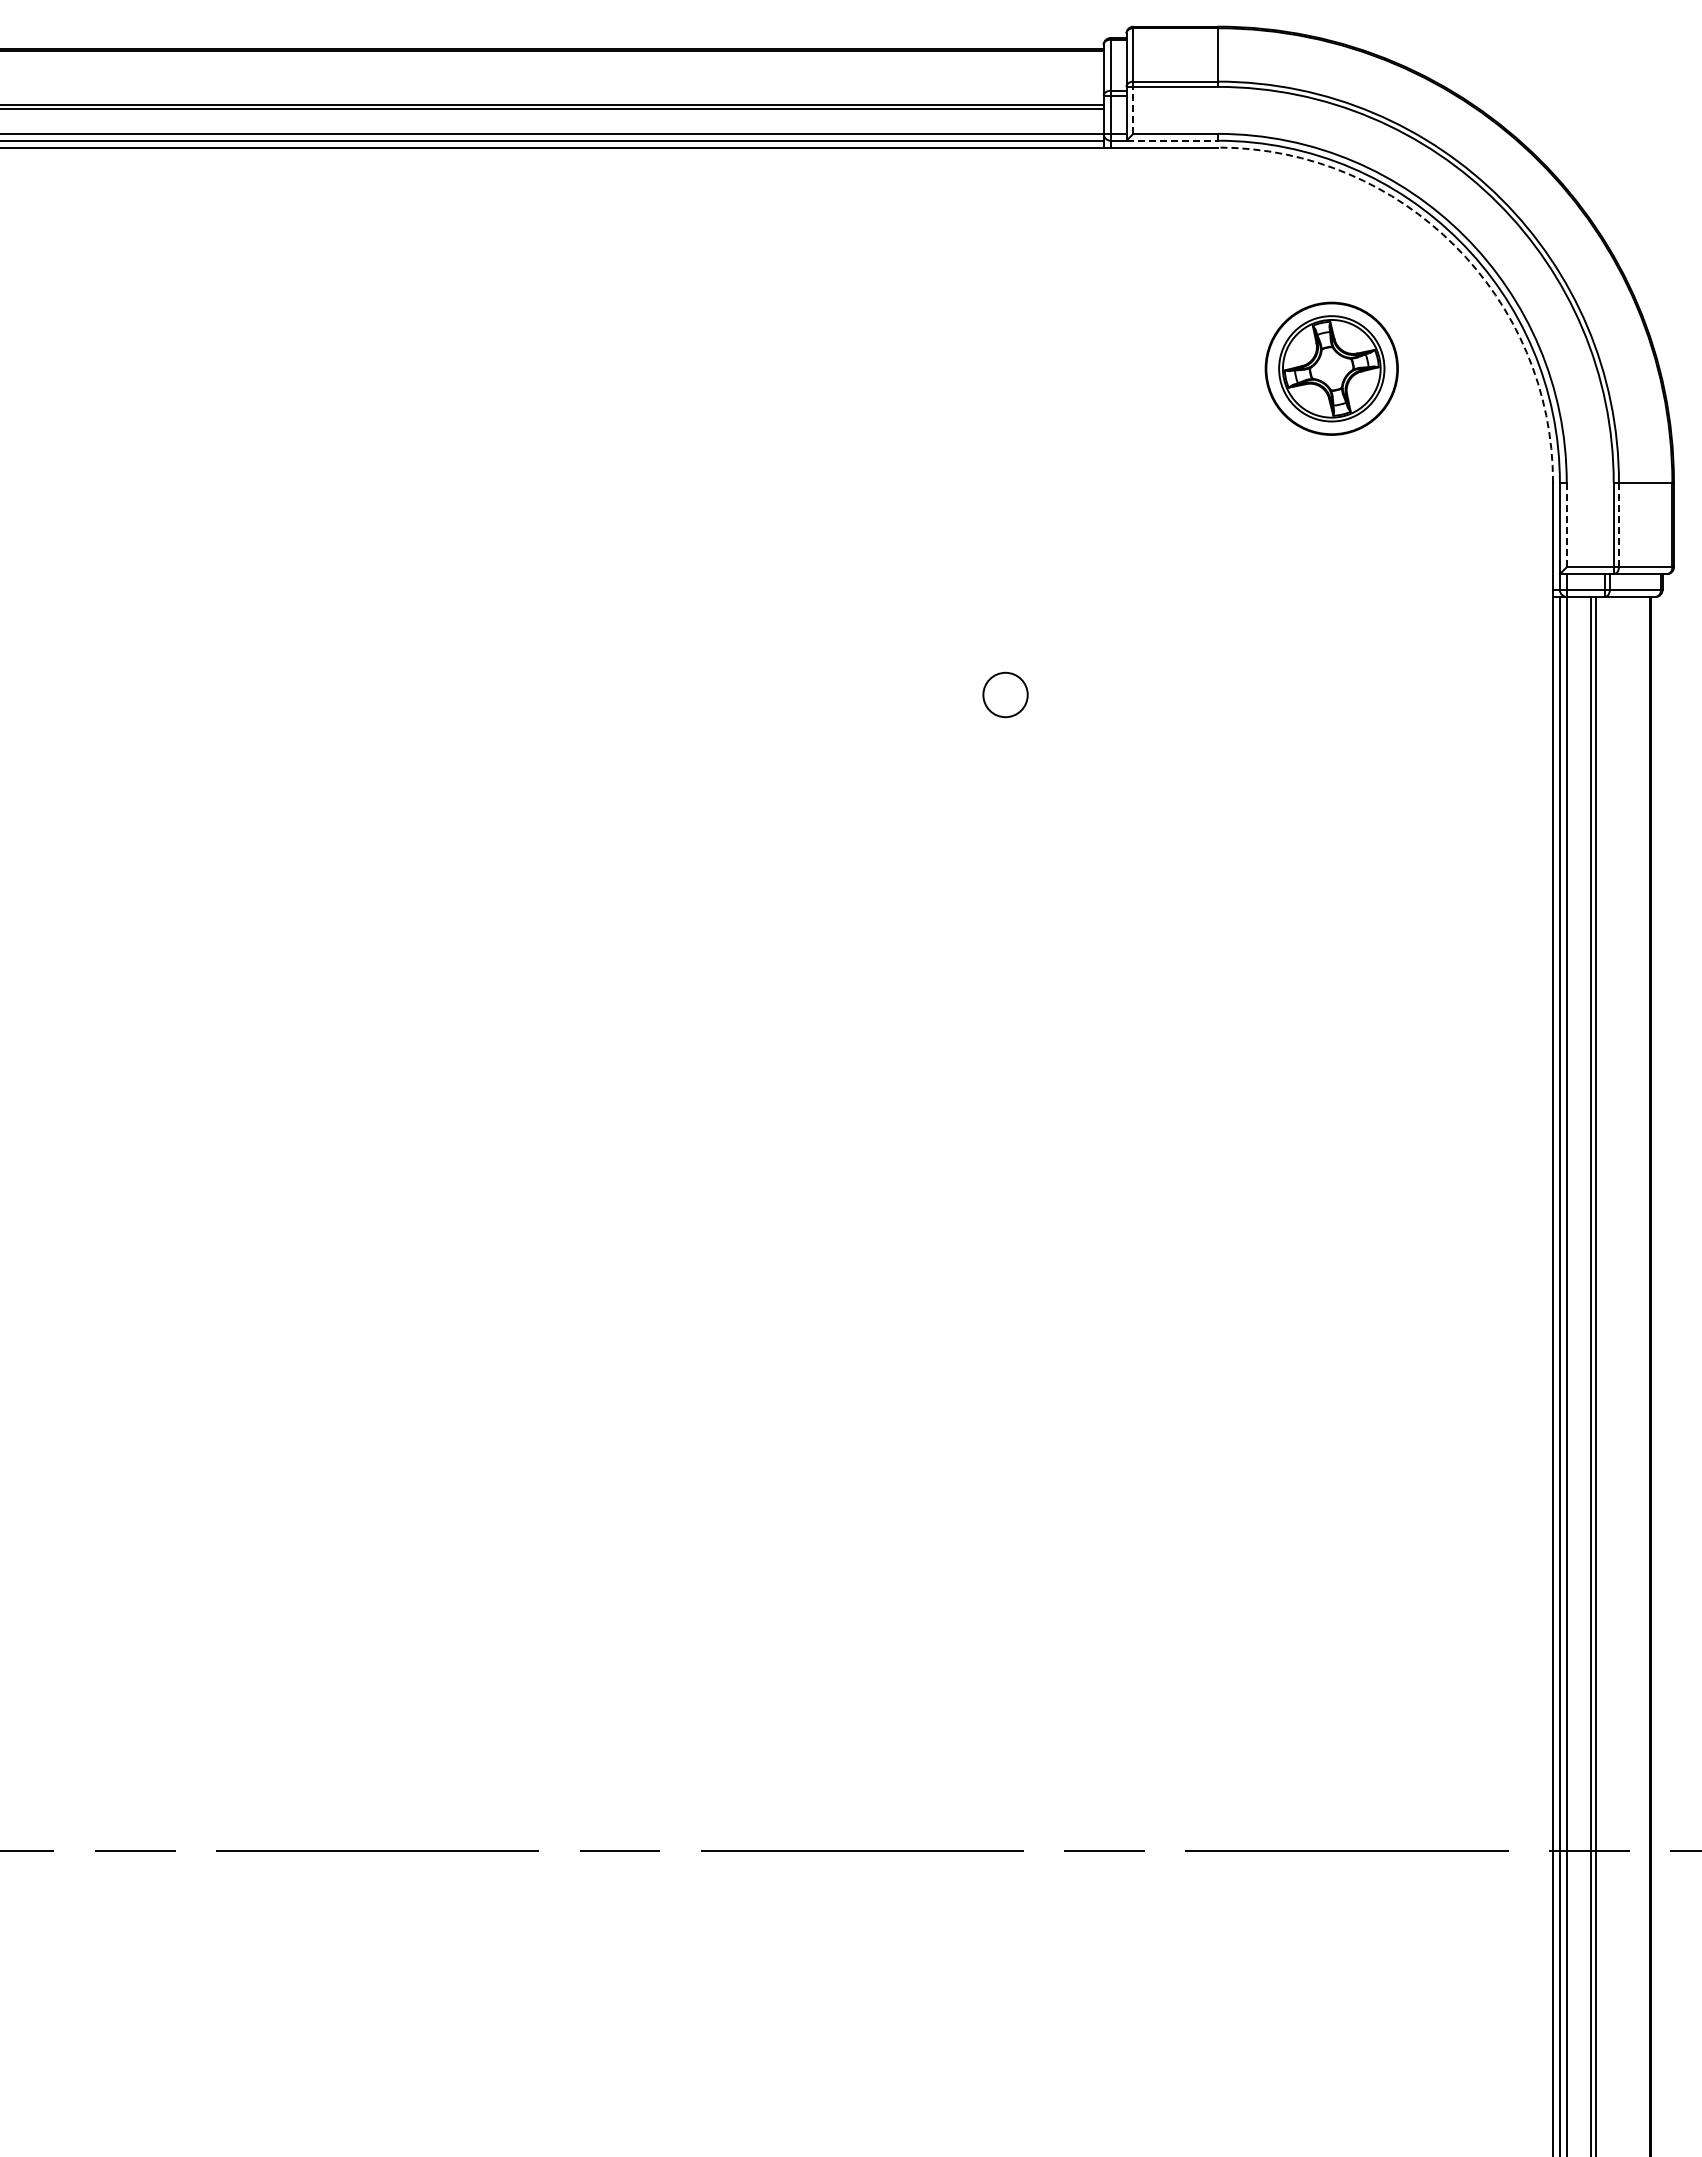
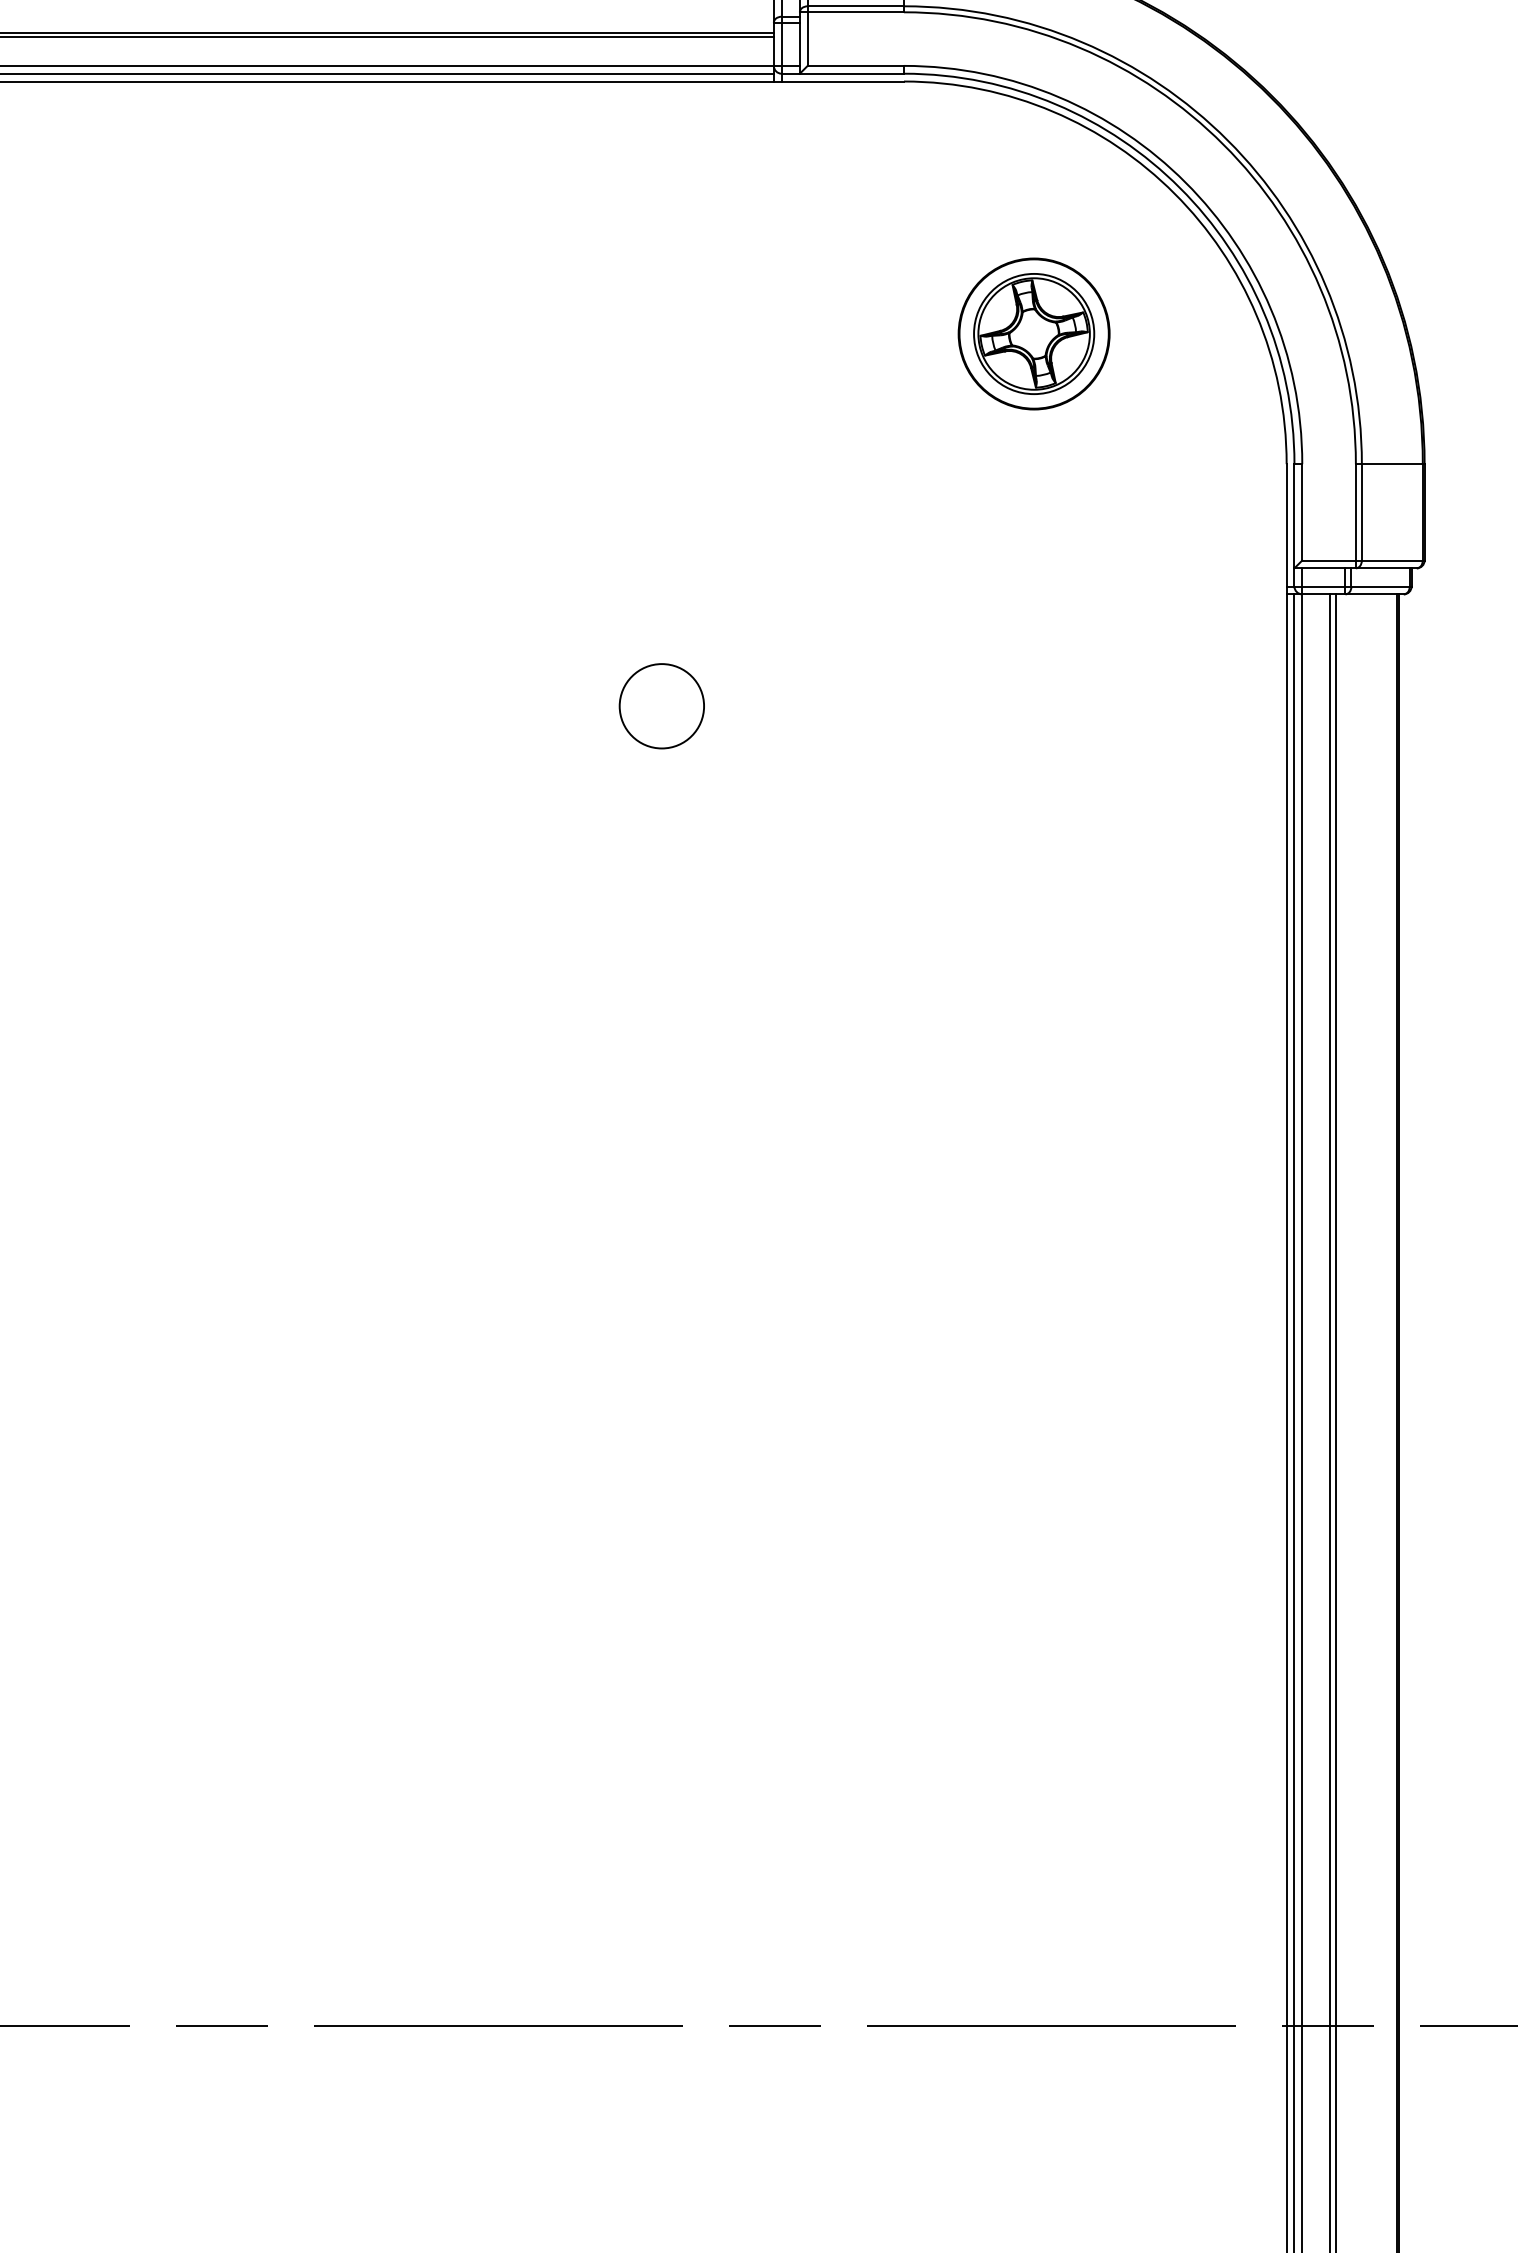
line: (1133, 109) -> (807, 38), dashed -> solid
line: (1172, 140) -> (852, 73), dashed -> solid
arc: (1454, 245) -> (1174, 193), dashed -> solid
line: (1566, 524) -> (1301, 511), dashed -> solid
line: (1618, 524) -> (1361, 511), dashed -> solid
circle: (1005, 694) -> (661, 705), size x1.67

